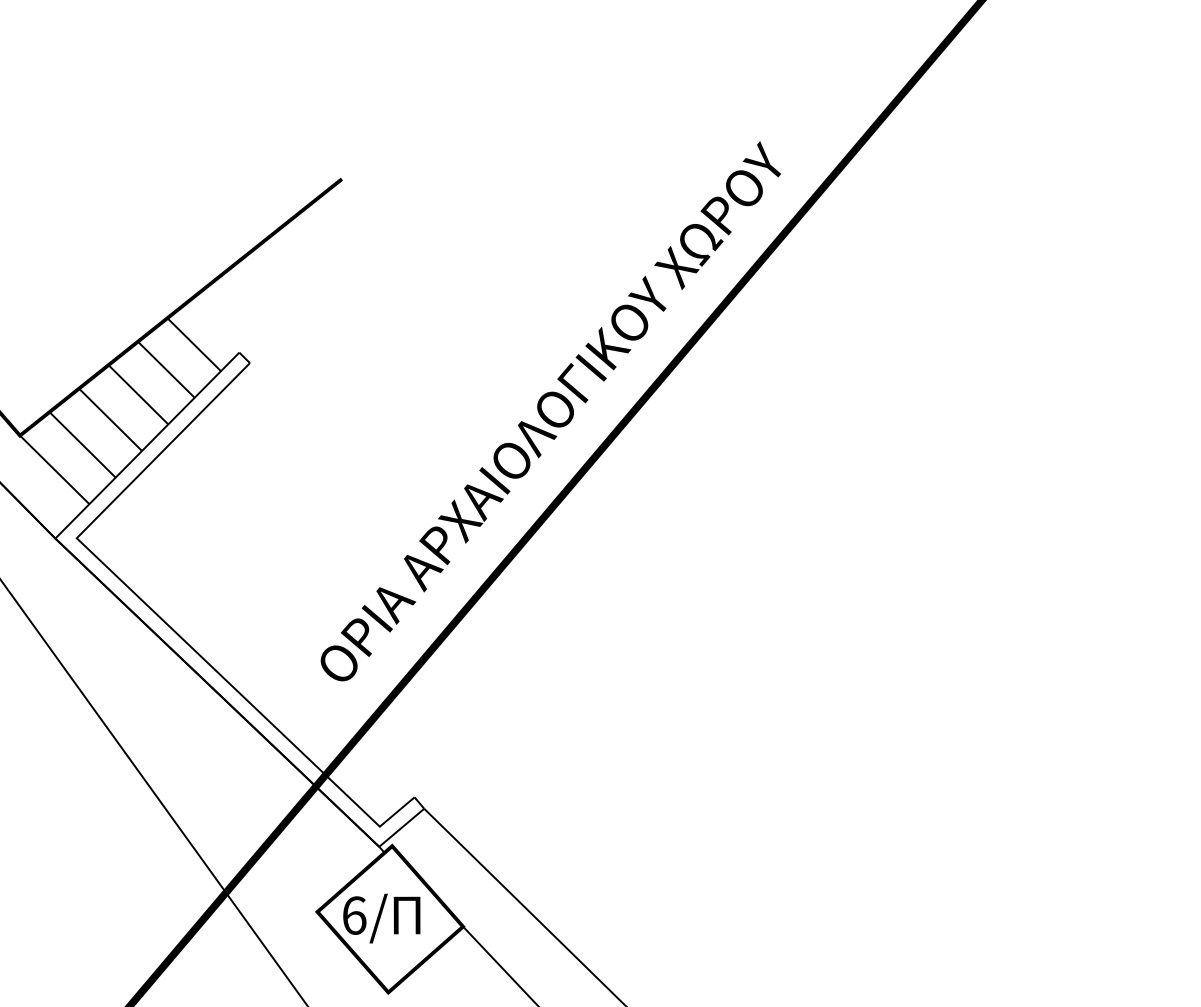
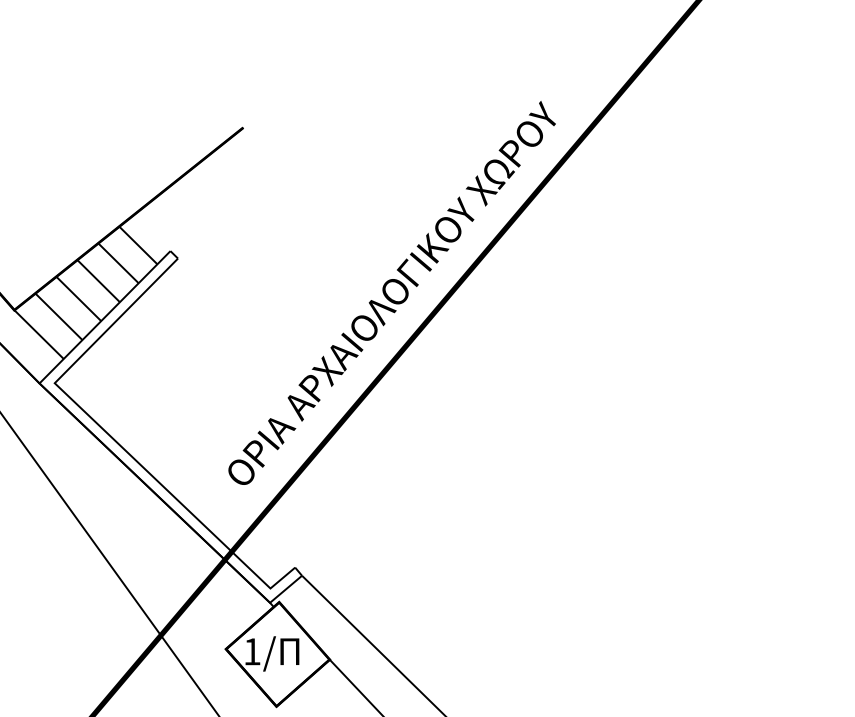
text: (354, 915) -> (252, 651), 6/ -> 1/

